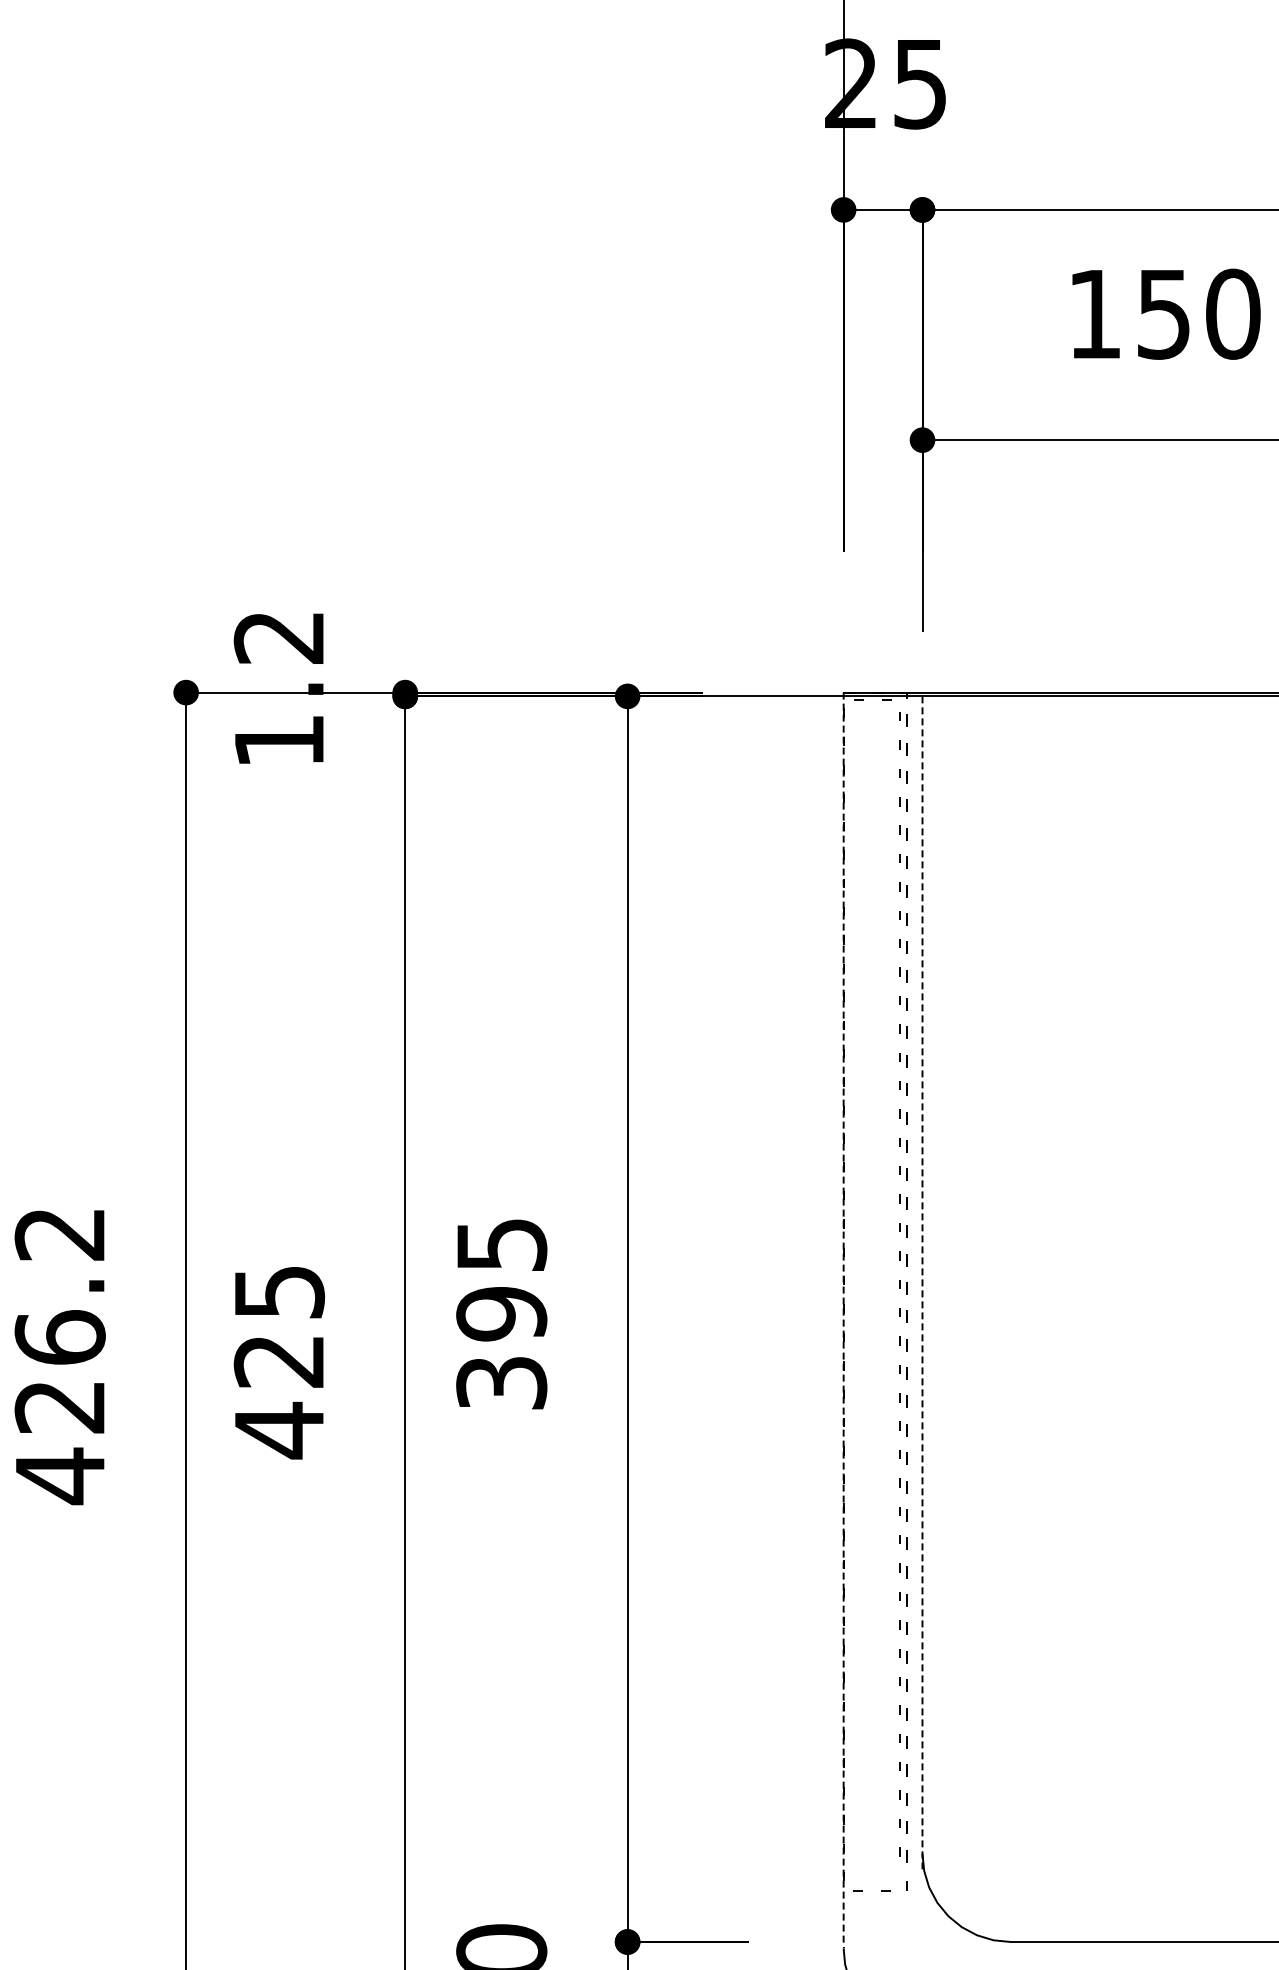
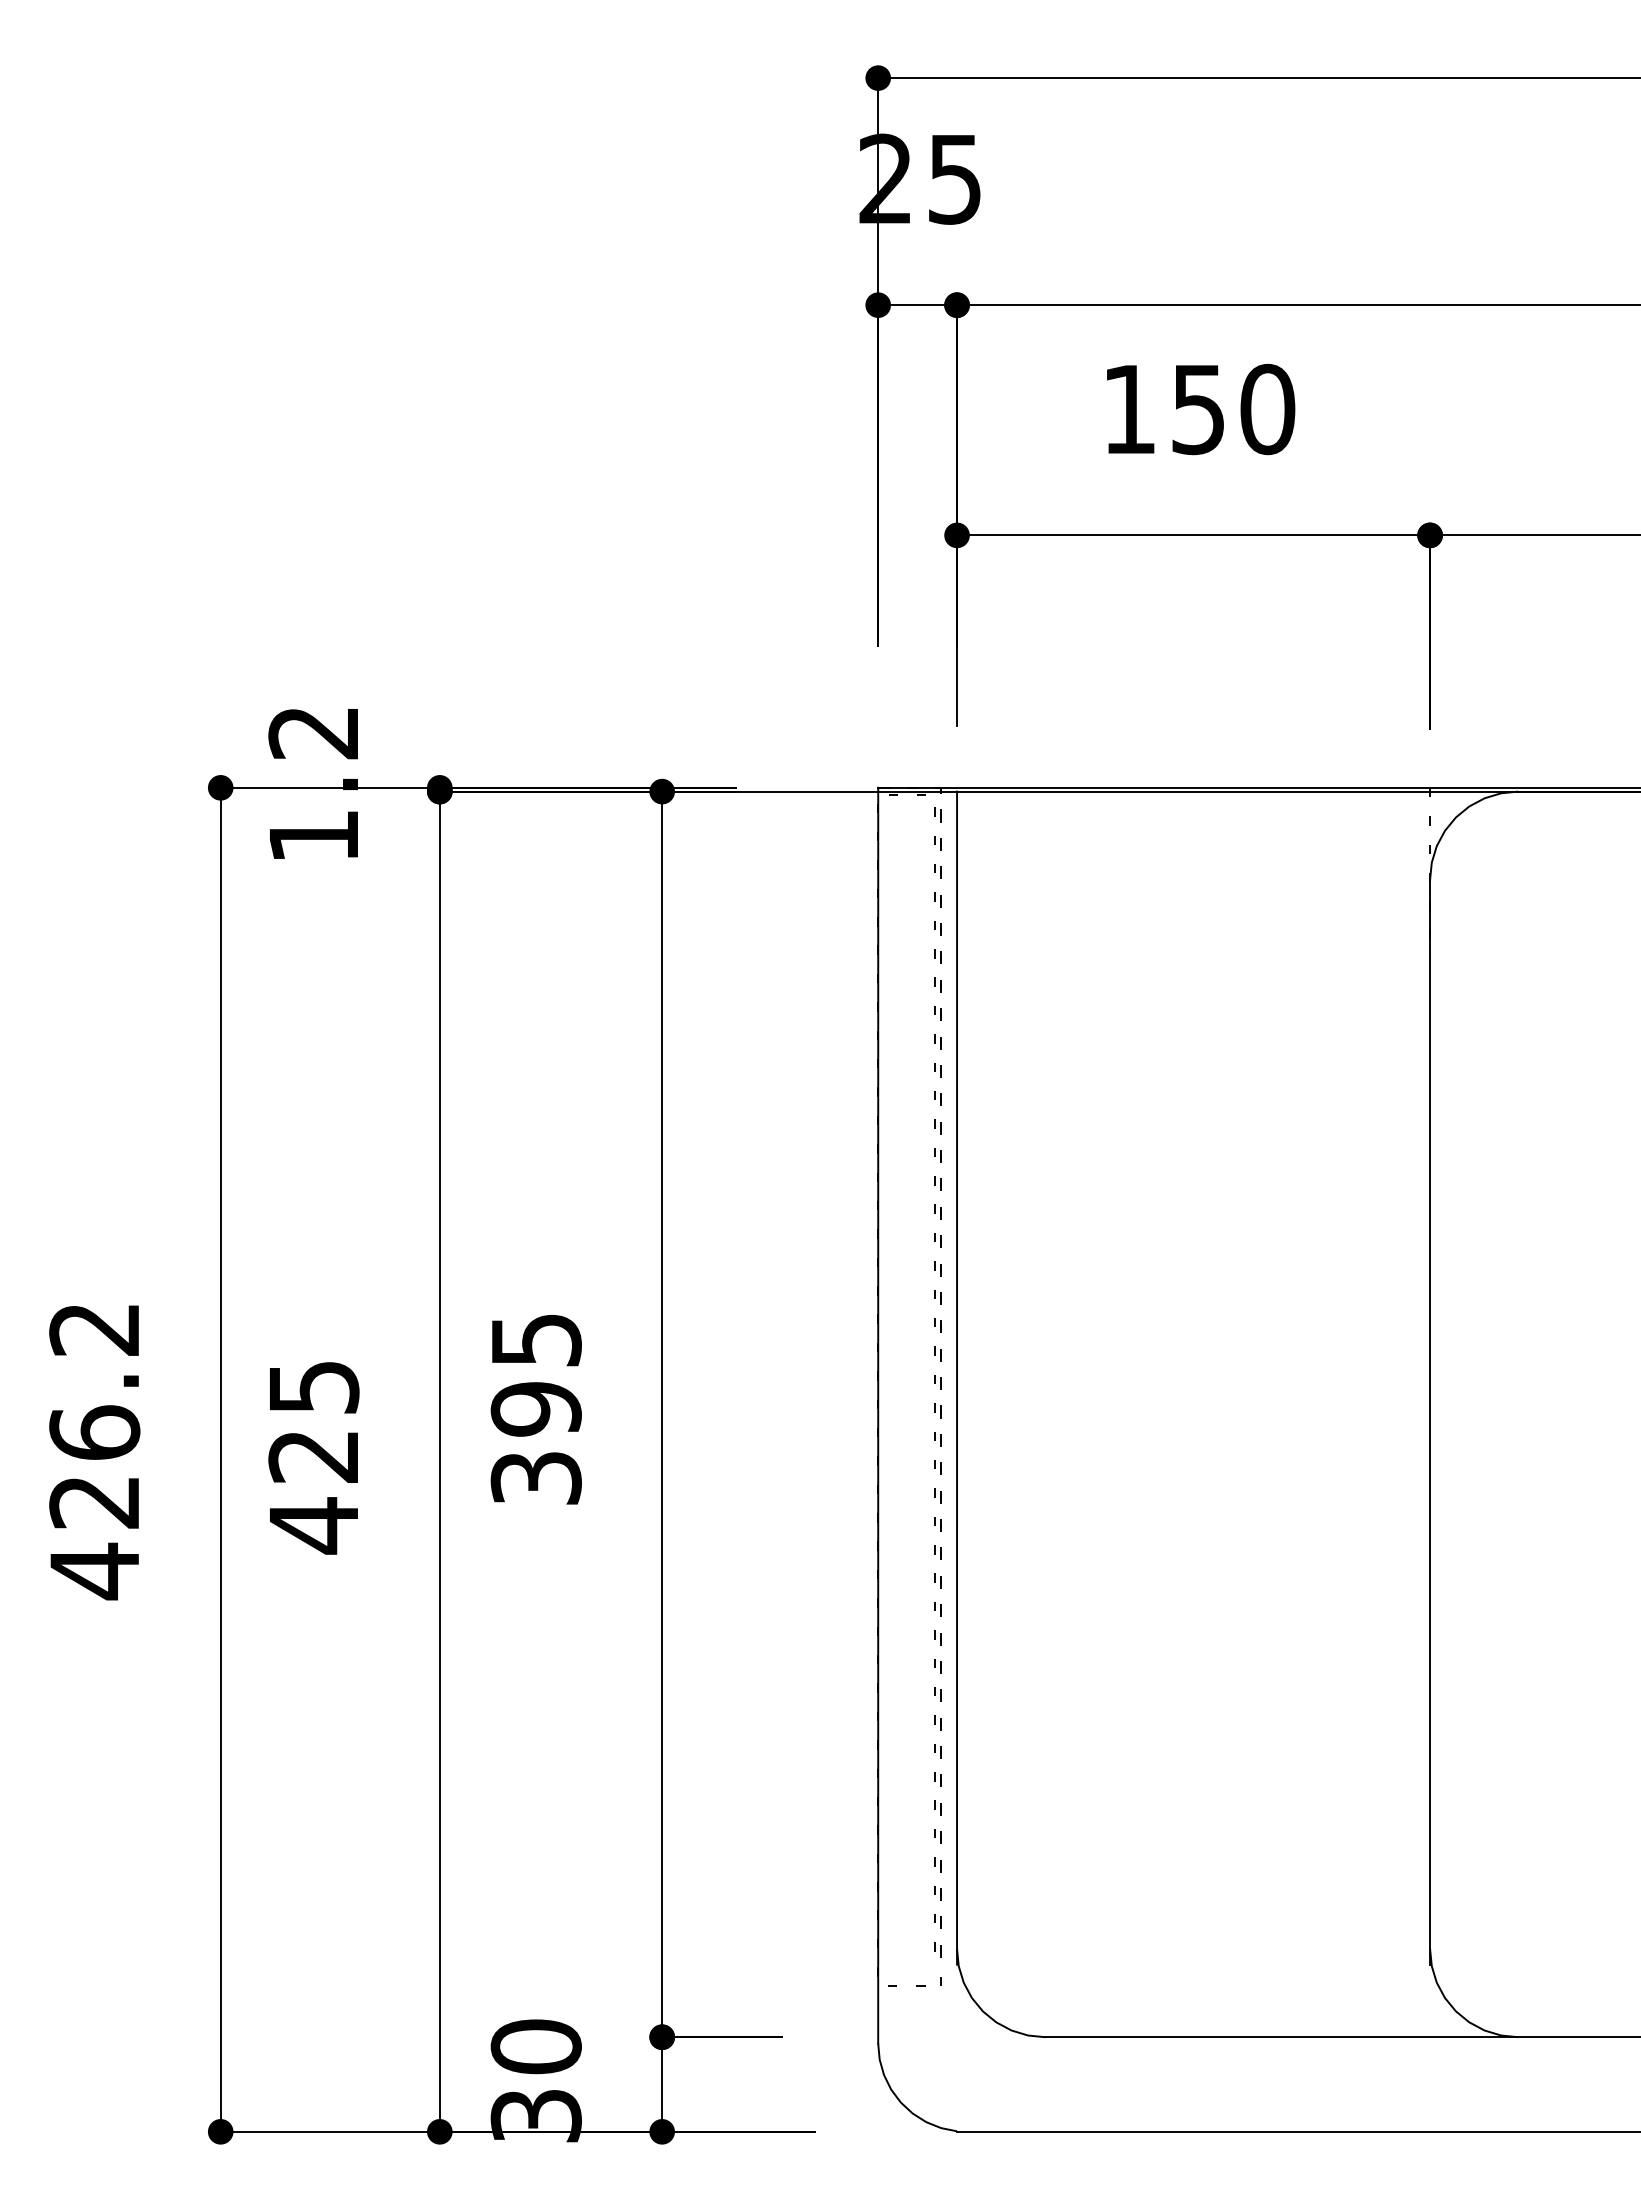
line: (922, 1283) -> (957, 1378), dashed -> solid
line: (843, 1320) -> (878, 1415), dashed -> solid

